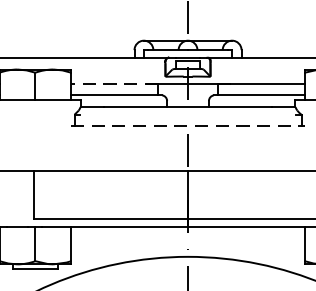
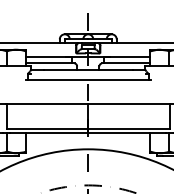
line: (113, 84) -> (48, 57), dashed -> solid
line: (188, 125) -> (88, 79), dashed -> solid

